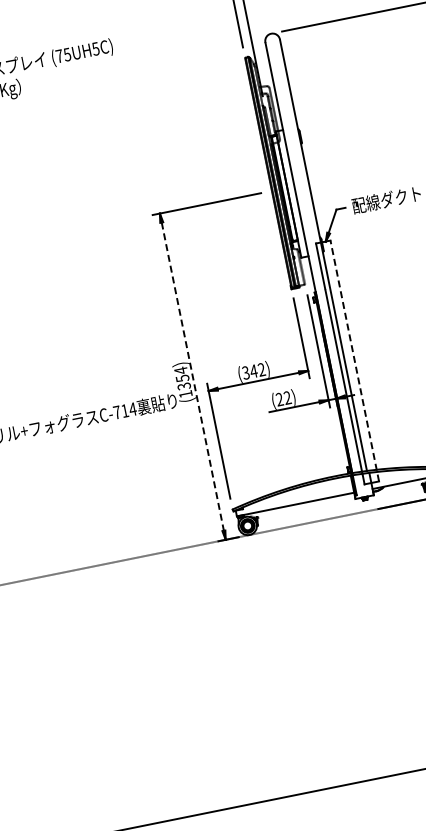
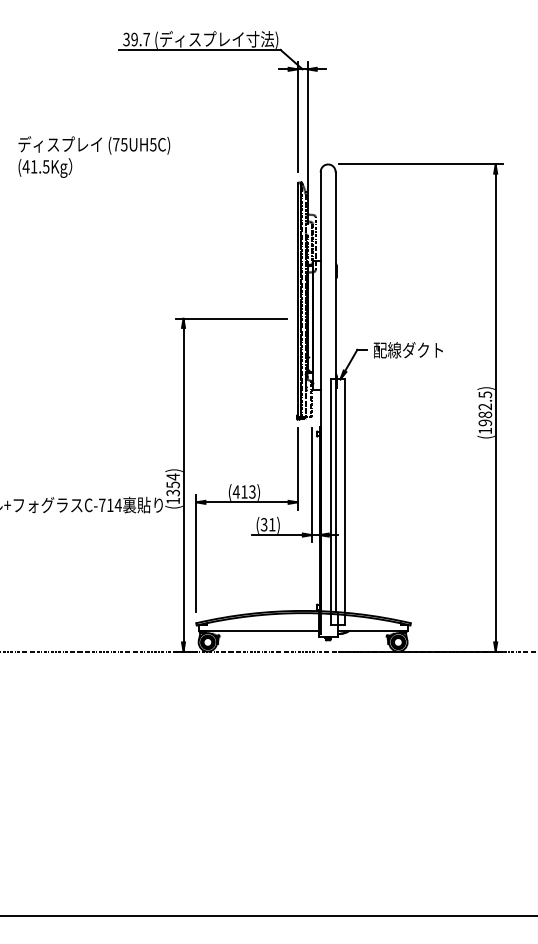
line: (354, 360) -> (345, 501), dashed -> solid
text: (252, 371) -> (243, 491), (342) -> (413)
line: (192, 377) -> (183, 485), dashed -> solid
text: (282, 398) -> (267, 524), (22) -> (31)

